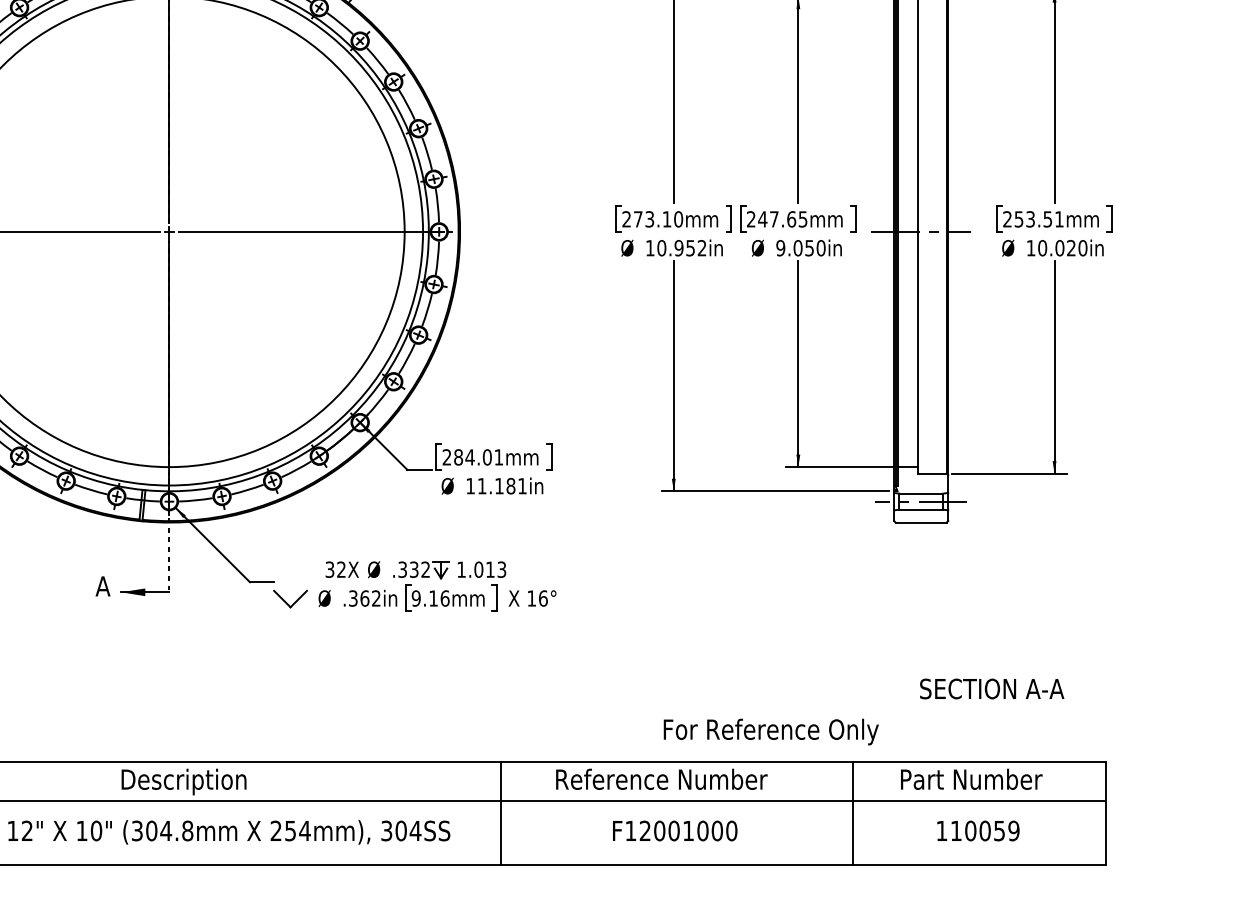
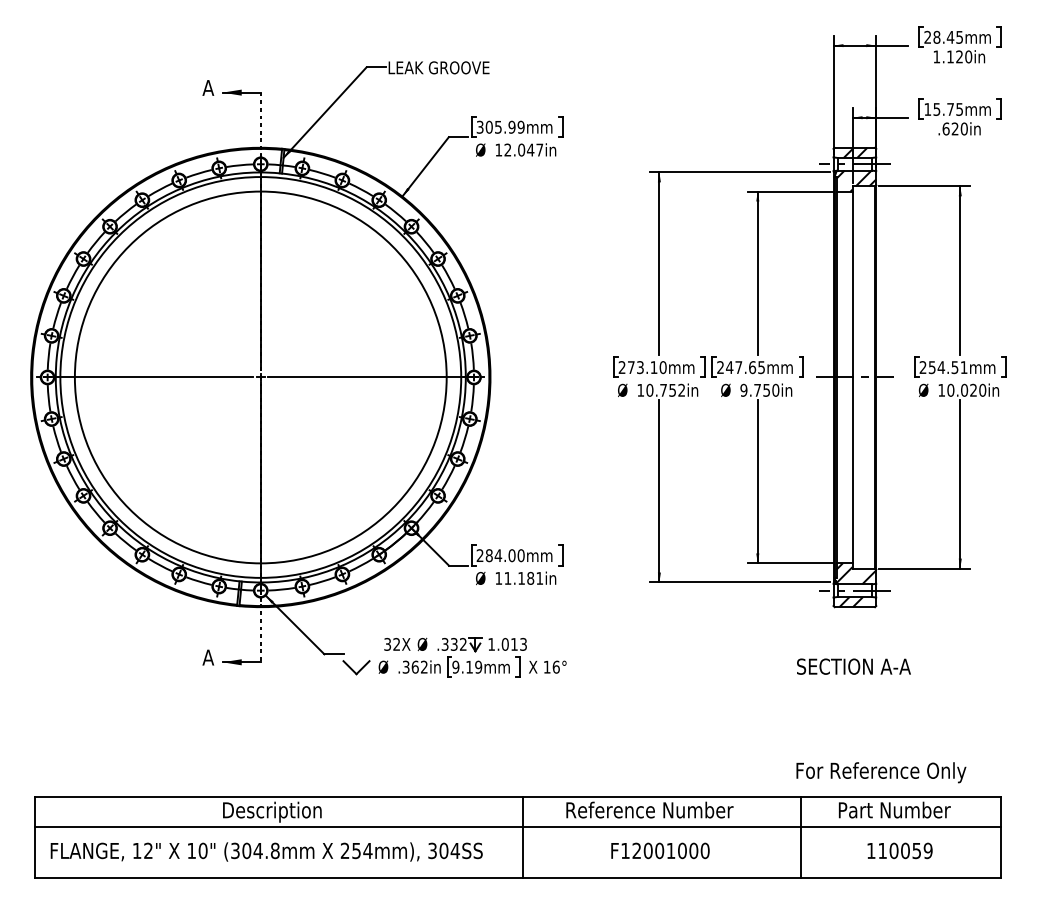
text: (1030, 219) -> (941, 367), 253.51mm -> 254.51mm
text: (679, 247) -> (663, 389), 10.952in -> 10.752in
text: (797, 247) -> (757, 389), 9.050in -> 9.750in
text: (498, 457) -> (520, 555), 284.01mm -> 284.00mm
hatch: (921, 479) -> (855, 573), added
hatch: (916, 515) -> (851, 601), added
text: (444, 597) -> (478, 666), 9.16mm -> 9.19mm
text: (991, 688) -> (853, 666), moved
text: (771, 731) -> (881, 772), moved

